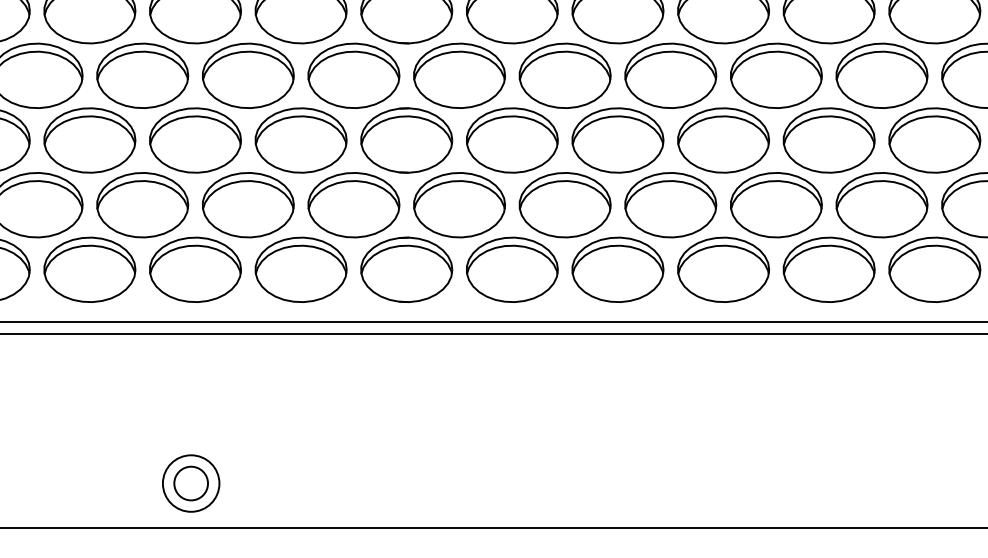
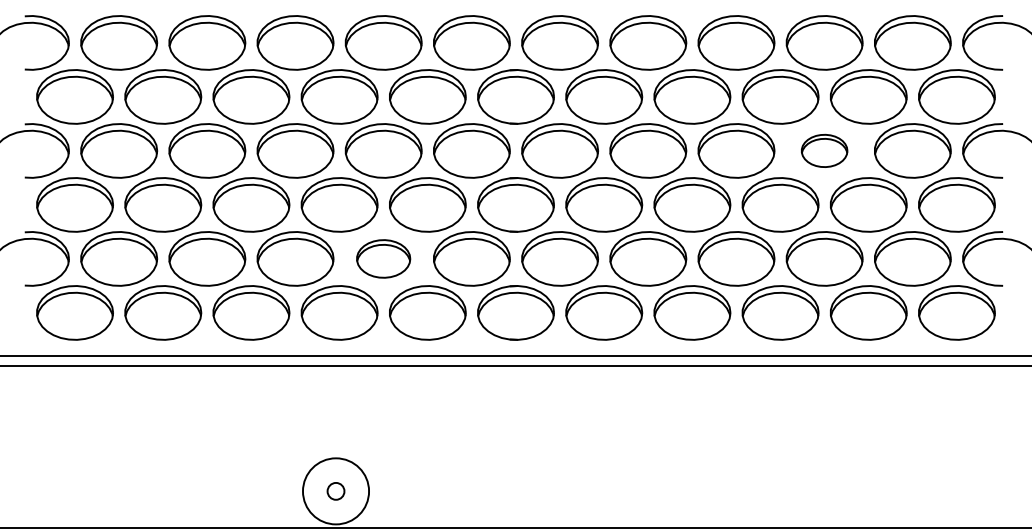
part: (776, 75) -> (824, 150), size x0.6
part: (248, 204) -> (383, 258), size x0.7
circle: (190, 482) -> (335, 490), size x1.4
circle: (190, 483) -> (335, 491), size x0.6

